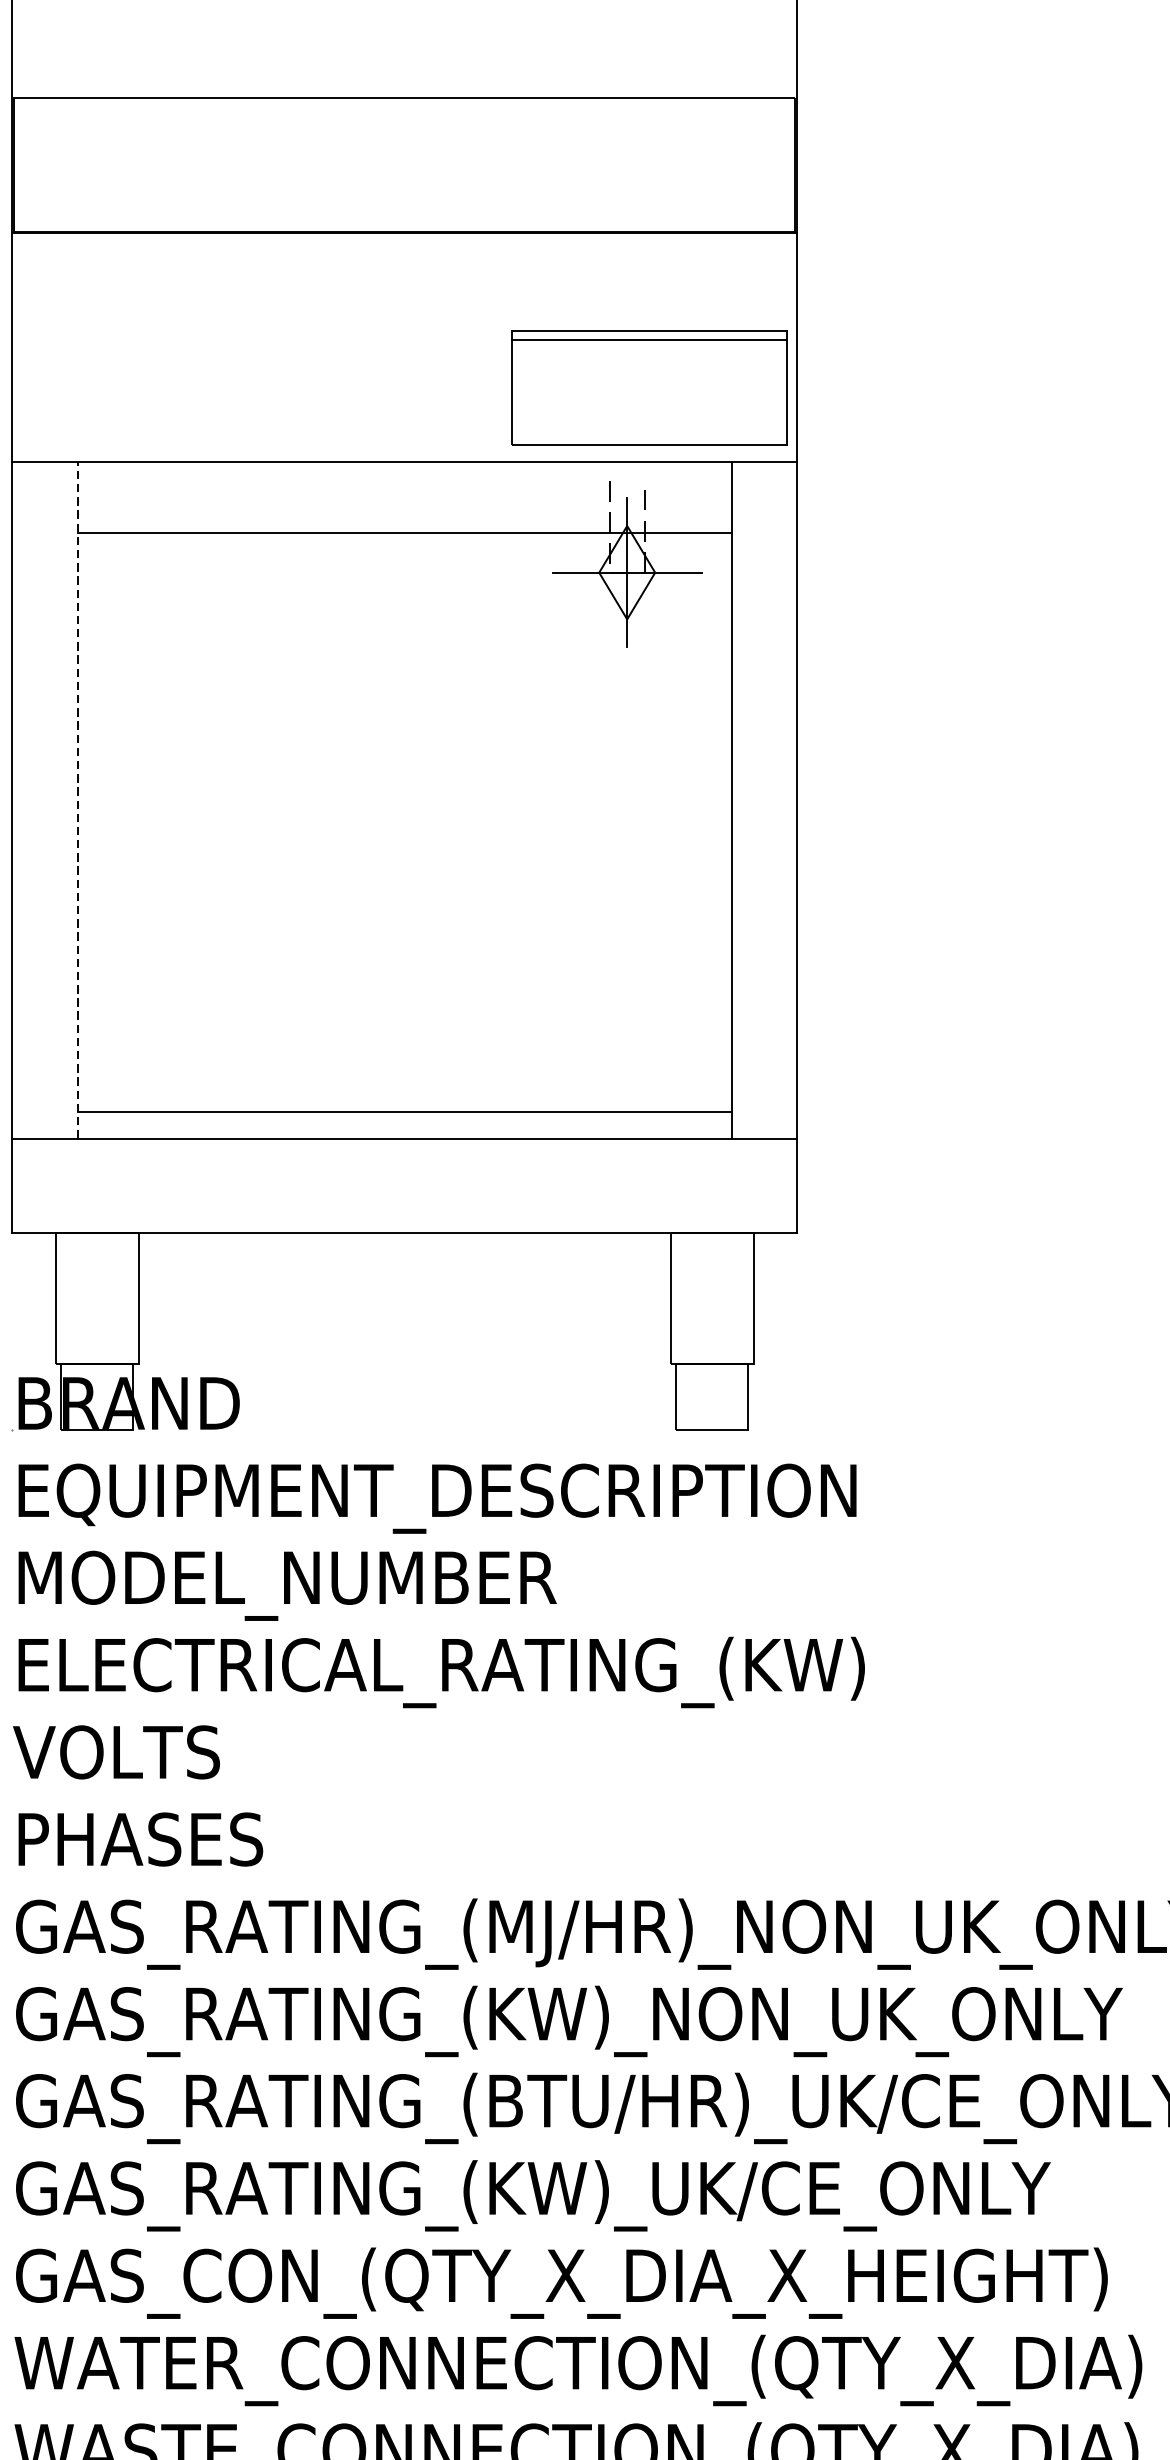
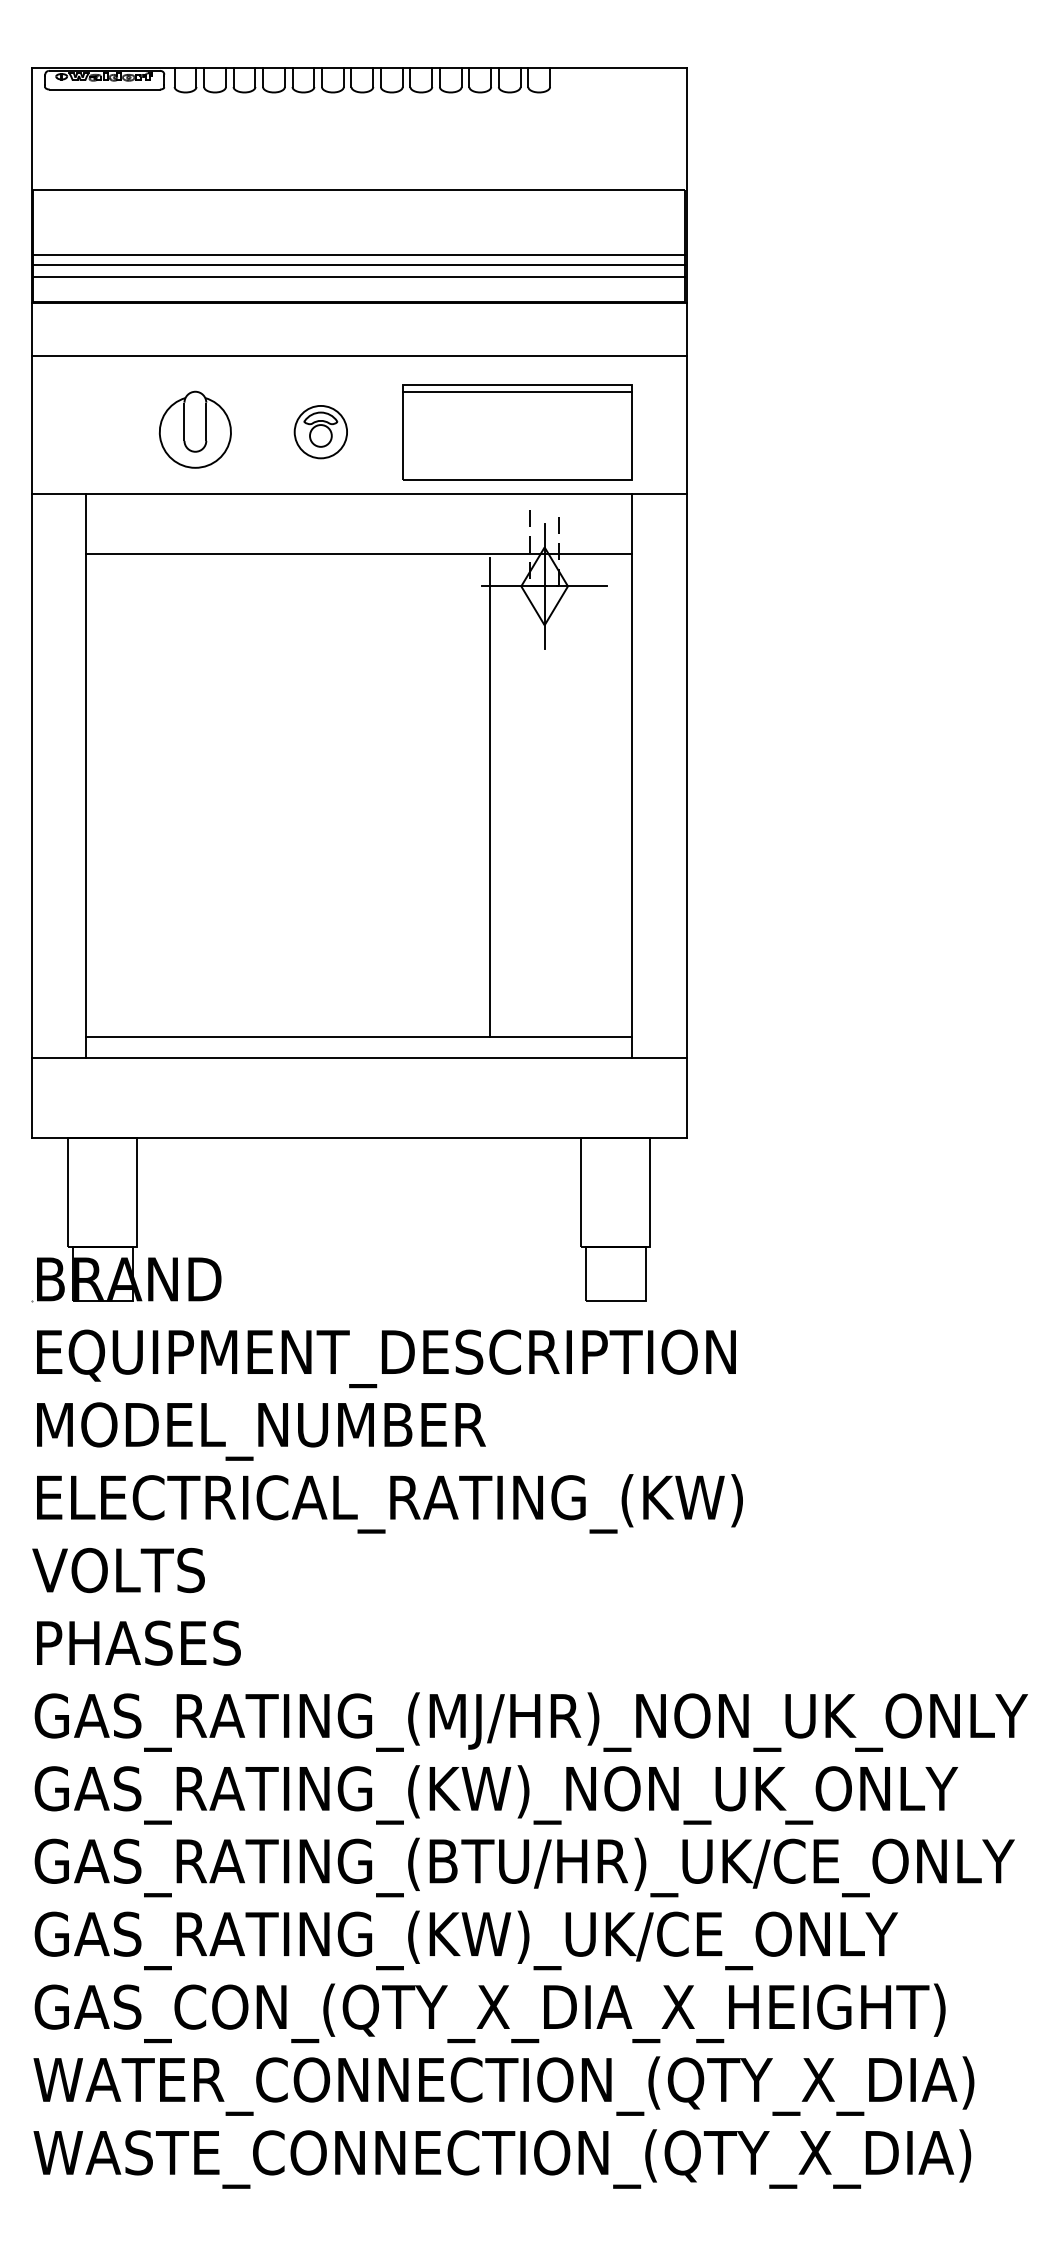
line: (404, 174) -> (358, 254), added
line: (404, 186) -> (358, 264), added
line: (404, 201) -> (358, 276), added
line: (404, 297) -> (358, 356), added
part: (207, 384) -> (194, 429), added
part: (358, 388) -> (320, 432), added
part: (649, 388) -> (517, 432), moved
line: (78, 799) -> (86, 775), dashed -> solid
line: (561, 824) -> (489, 796), added

